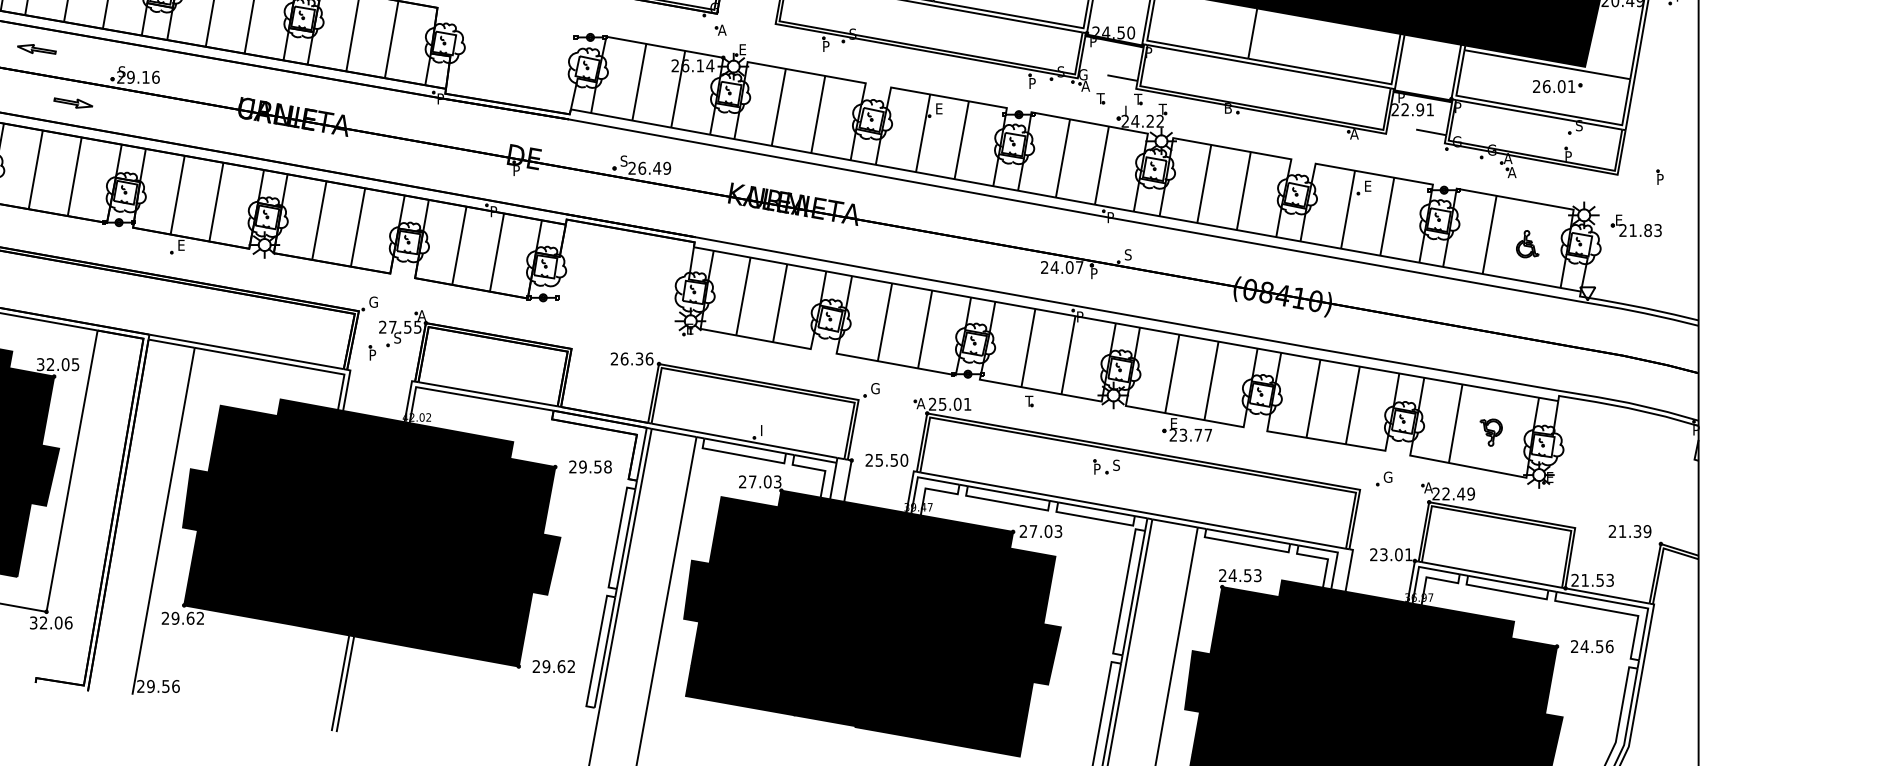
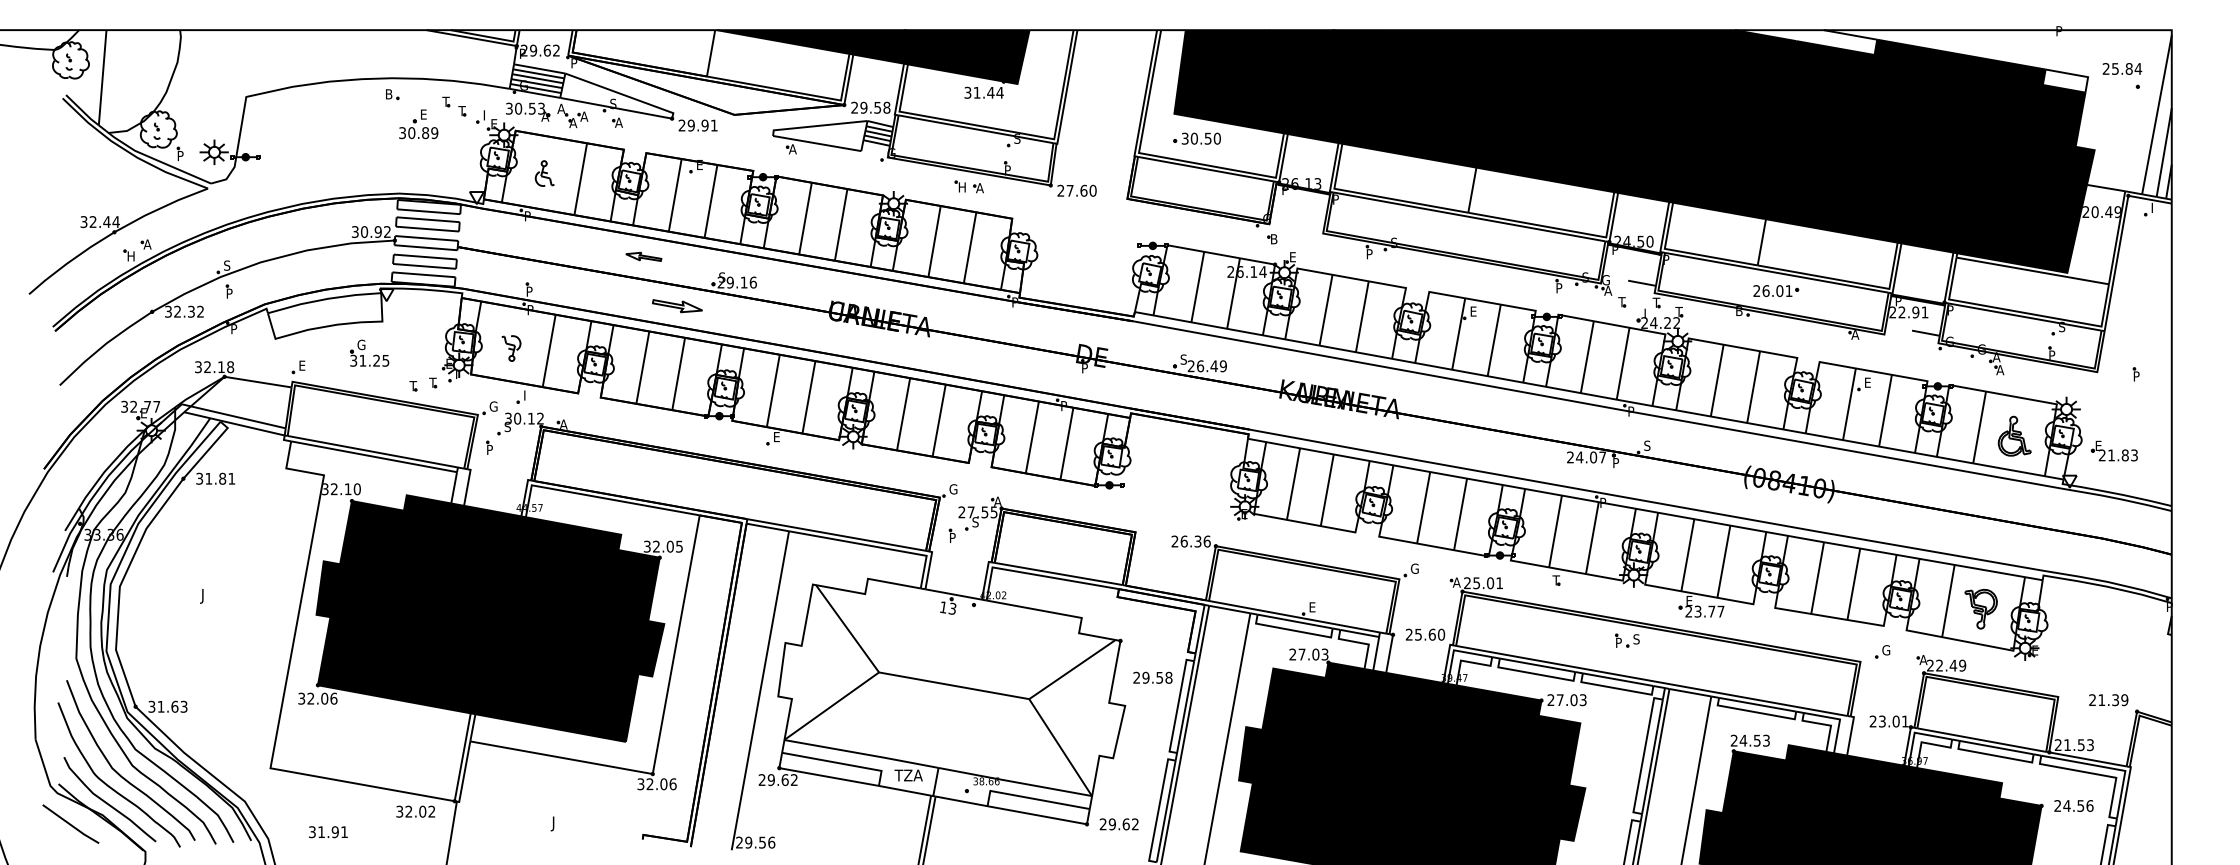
text: (721, 30) -> (1273, 239), A -> B
part: (1558, 87) -> (1776, 291), moved
part: (73, 103) -> (677, 306), size x1.4
part: (1635, 225) -> (2113, 450), moved
part: (1527, 243) -> (2014, 435), size x1.6
text: (765, 430) -> (1313, 607), I -> E
part: (1490, 432) -> (1980, 609), size x1.6
text: (893, 460) -> (1431, 634), 25.50 -> 25.60
text: (590, 466) -> (1152, 677), moved
fill: (371, 532) -> (951, 701), removed

